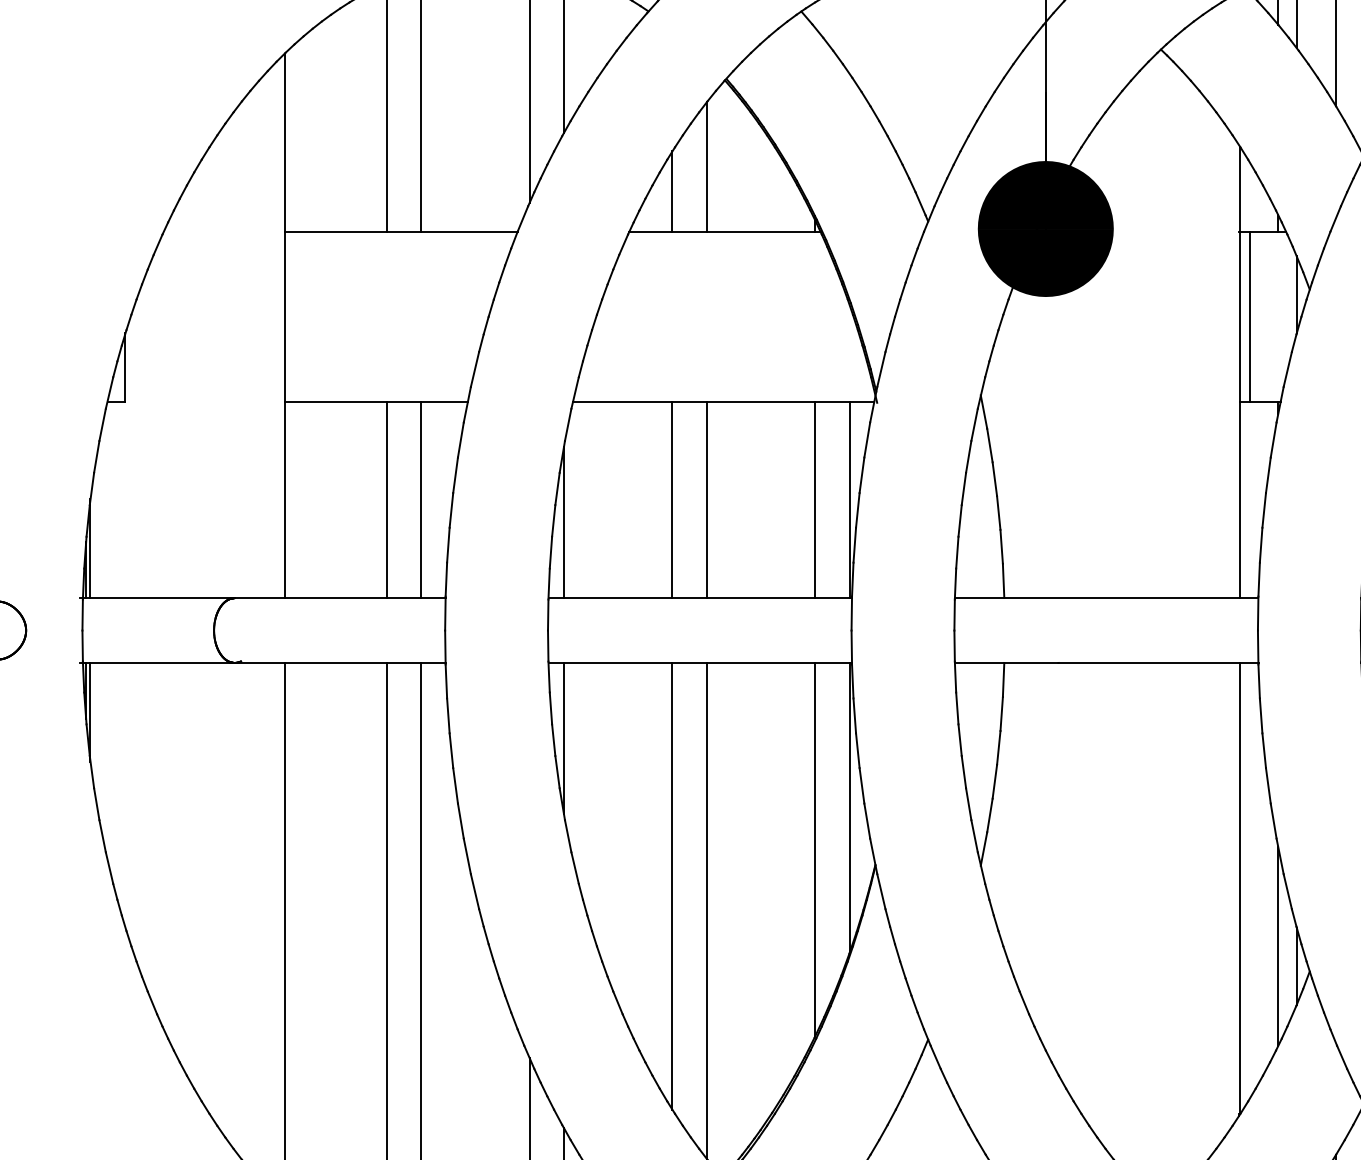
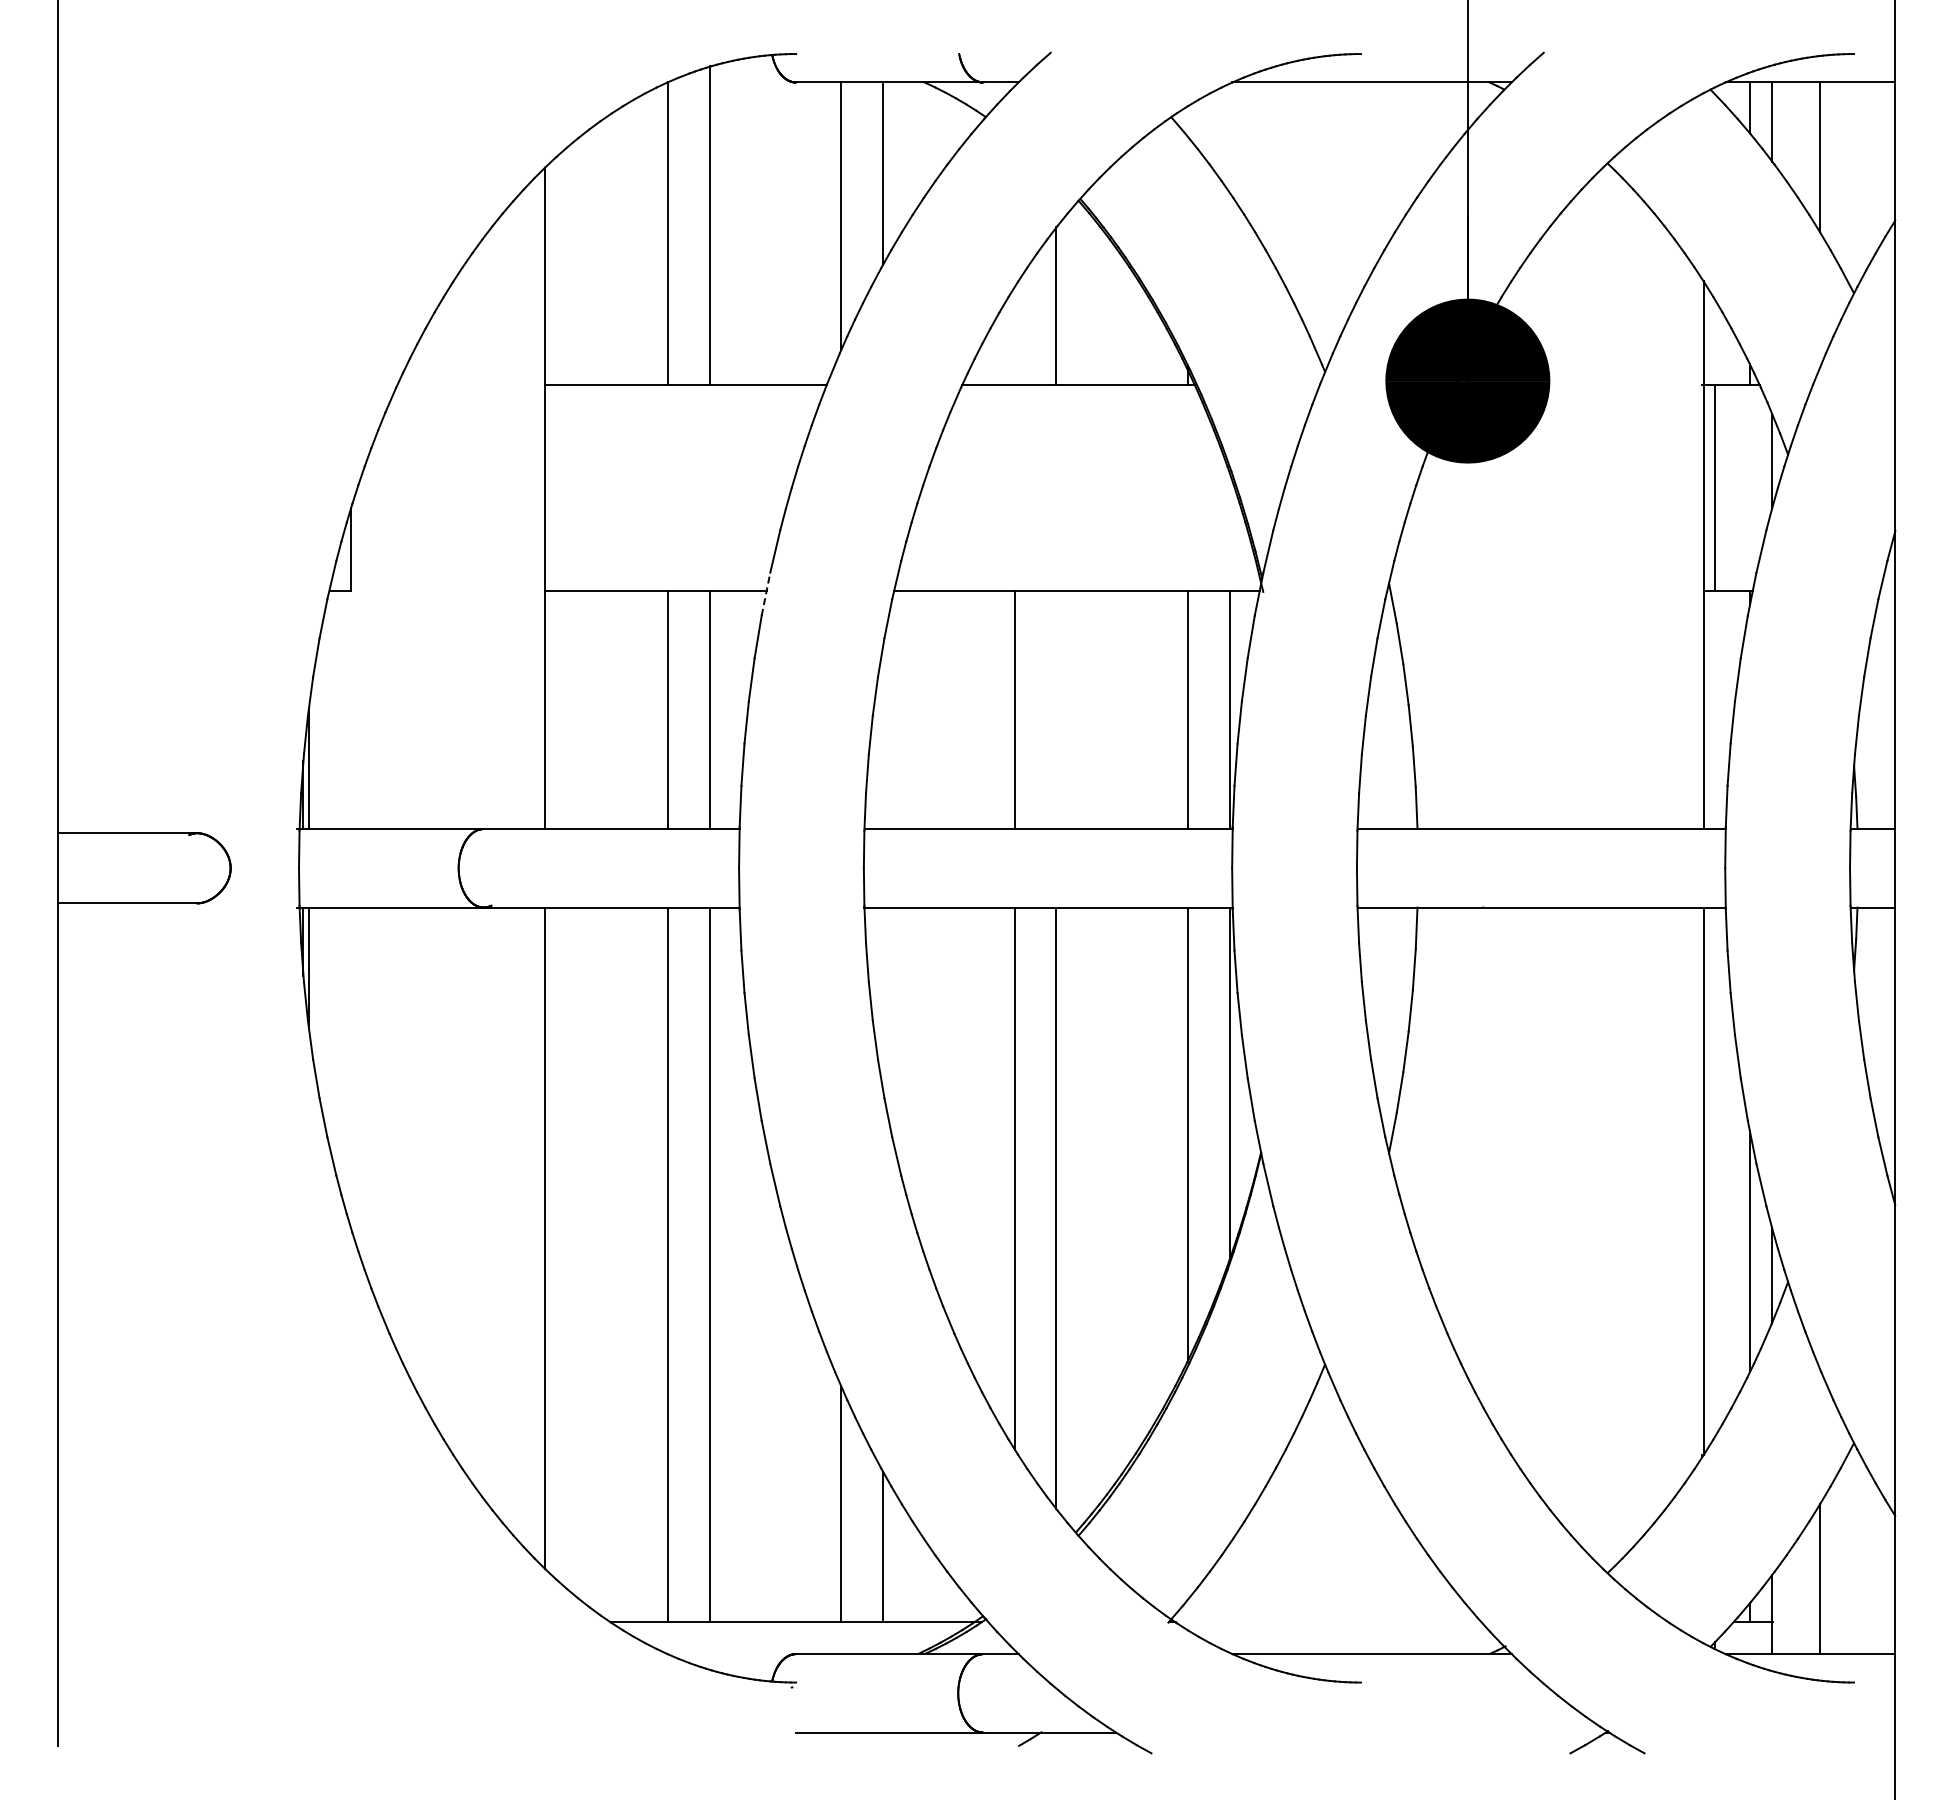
line: (672, 191) -> (1014, 335), removed
line: (466, 404) -> (765, 594), solid -> dashed
line: (706, 499) -> (1056, 709), removed
line: (564, 522) -> (883, 737), removed
line: (564, 737) -> (883, 998), removed

